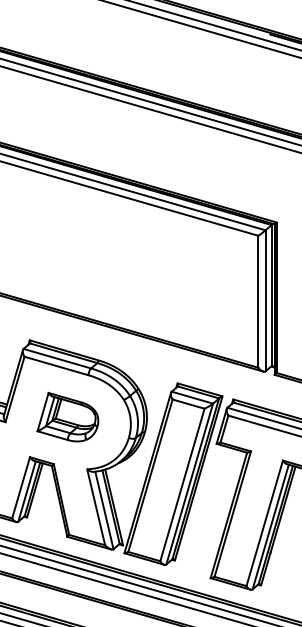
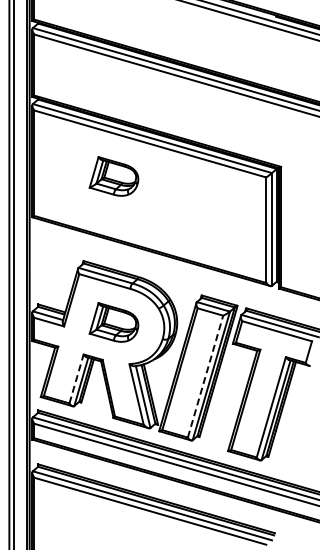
part: (67, 234) -> (113, 176), added
line: (182, 484) -> (205, 376), solid -> dashed
line: (20, 487) -> (76, 378), solid -> dashed

